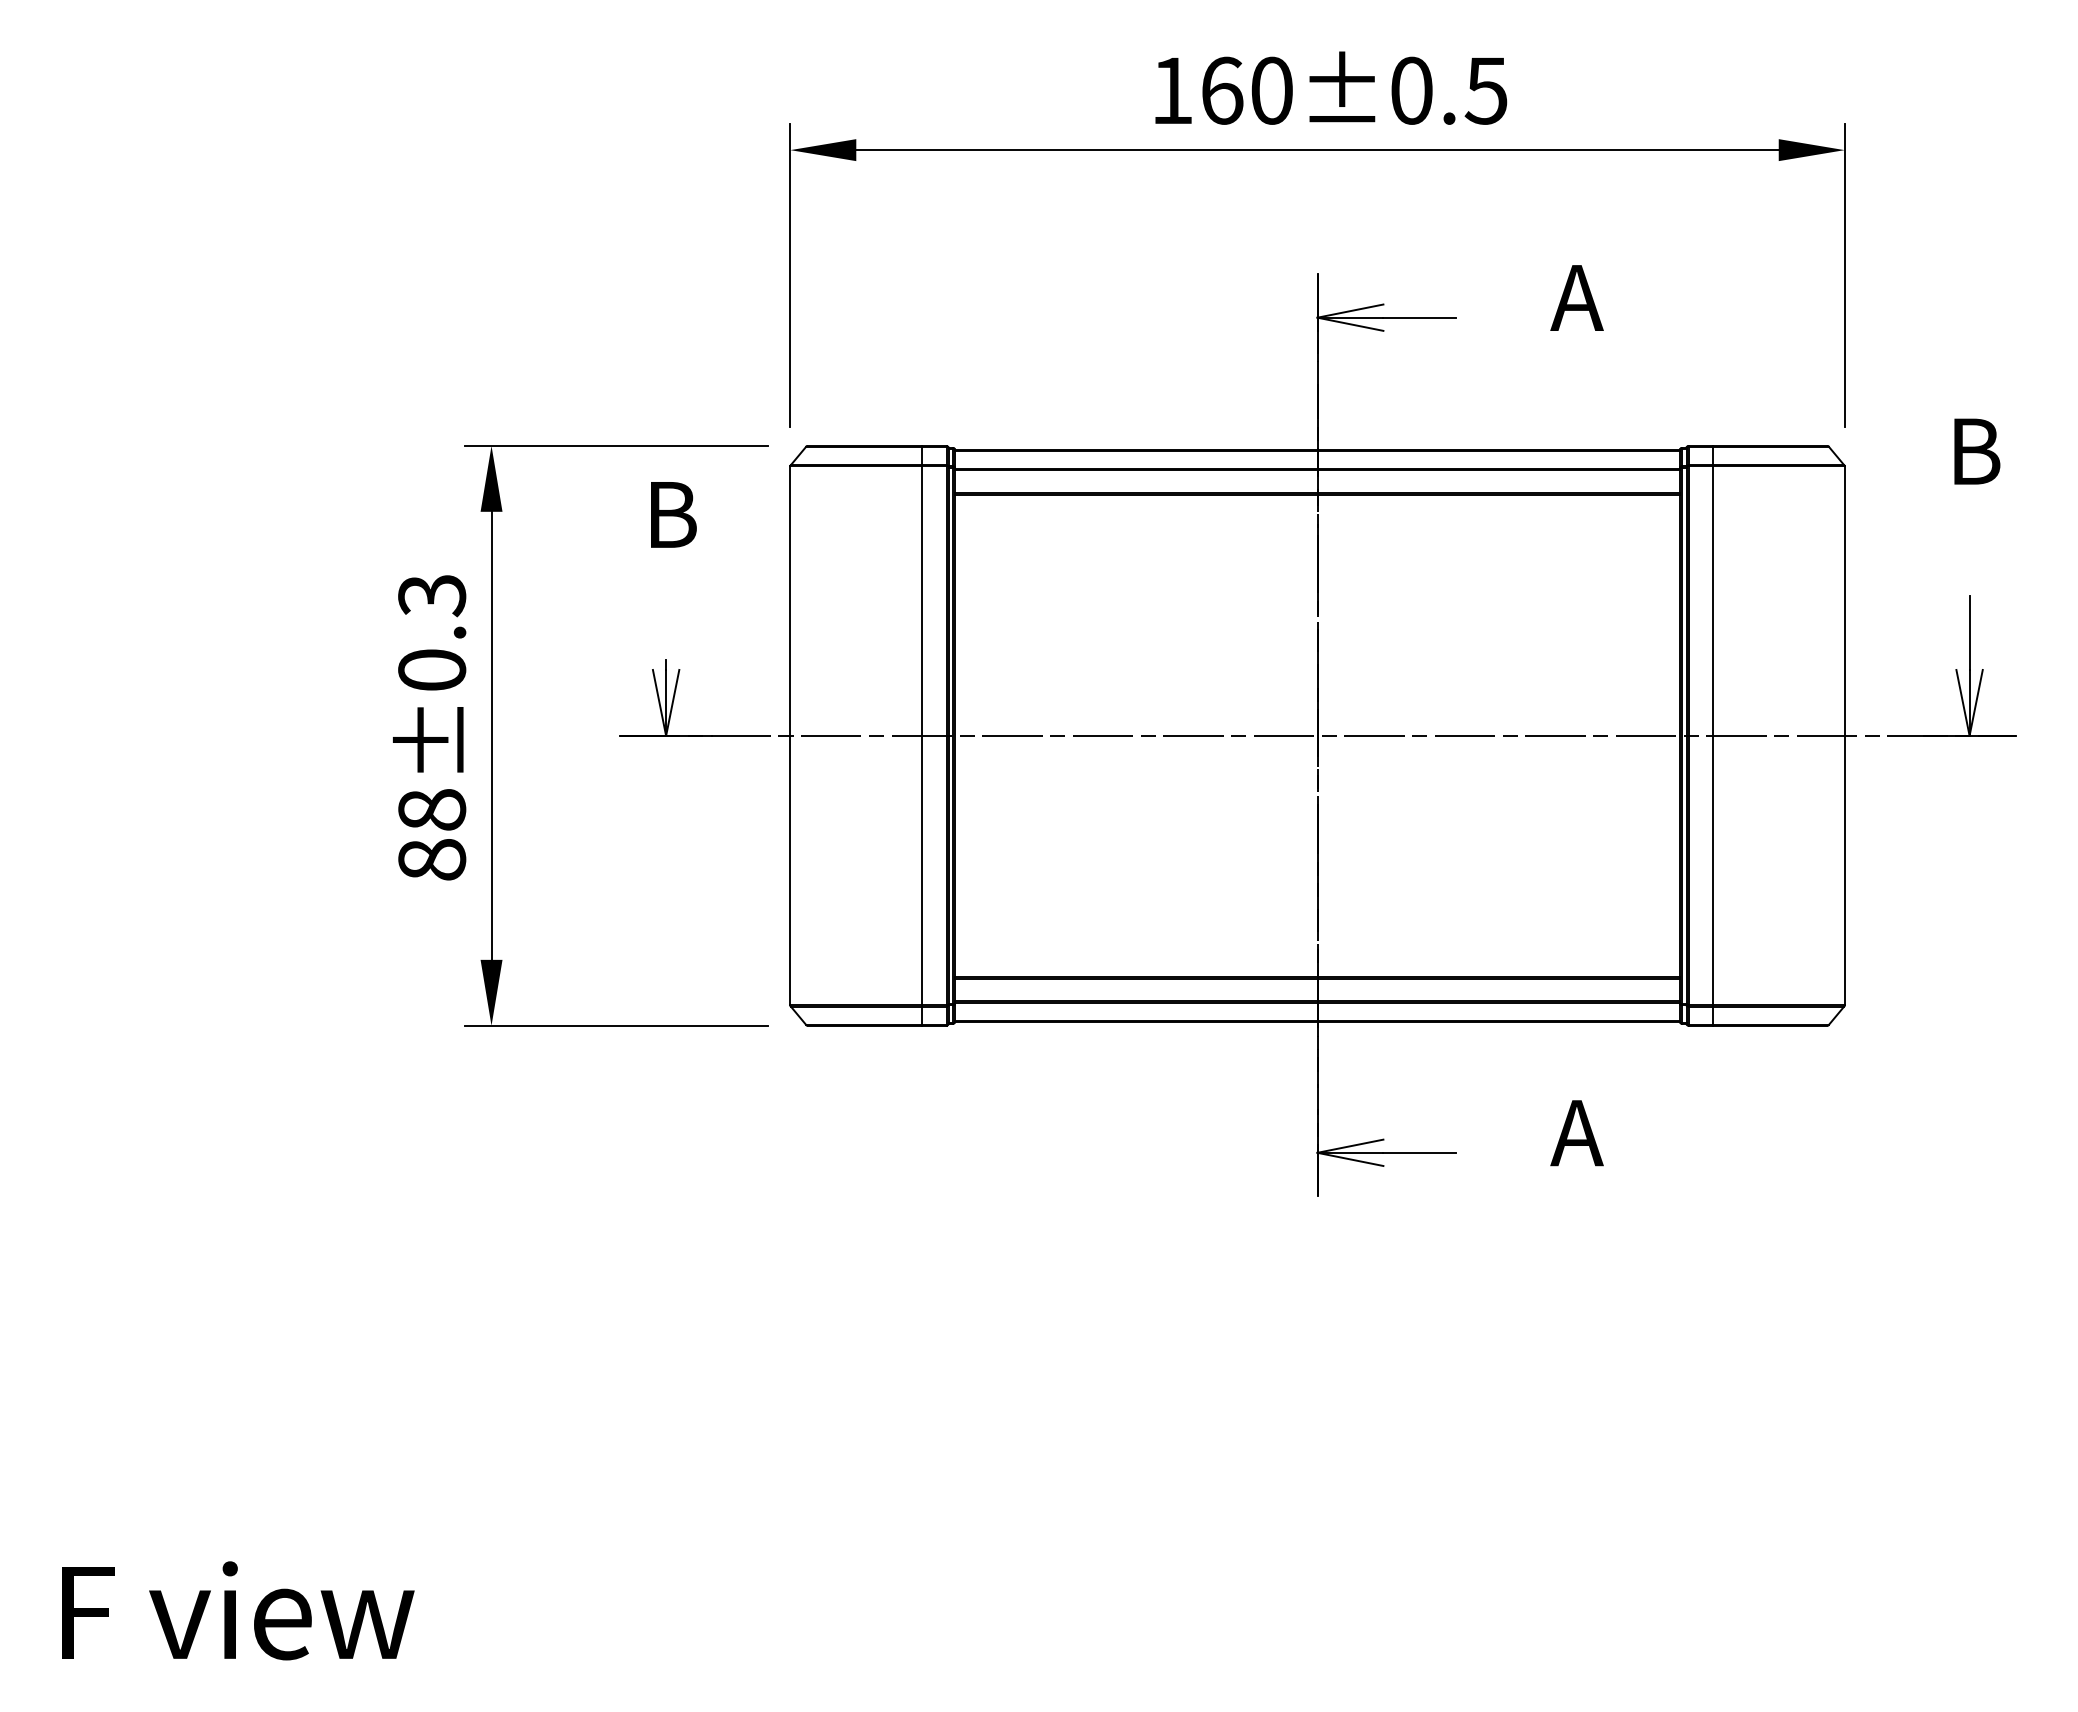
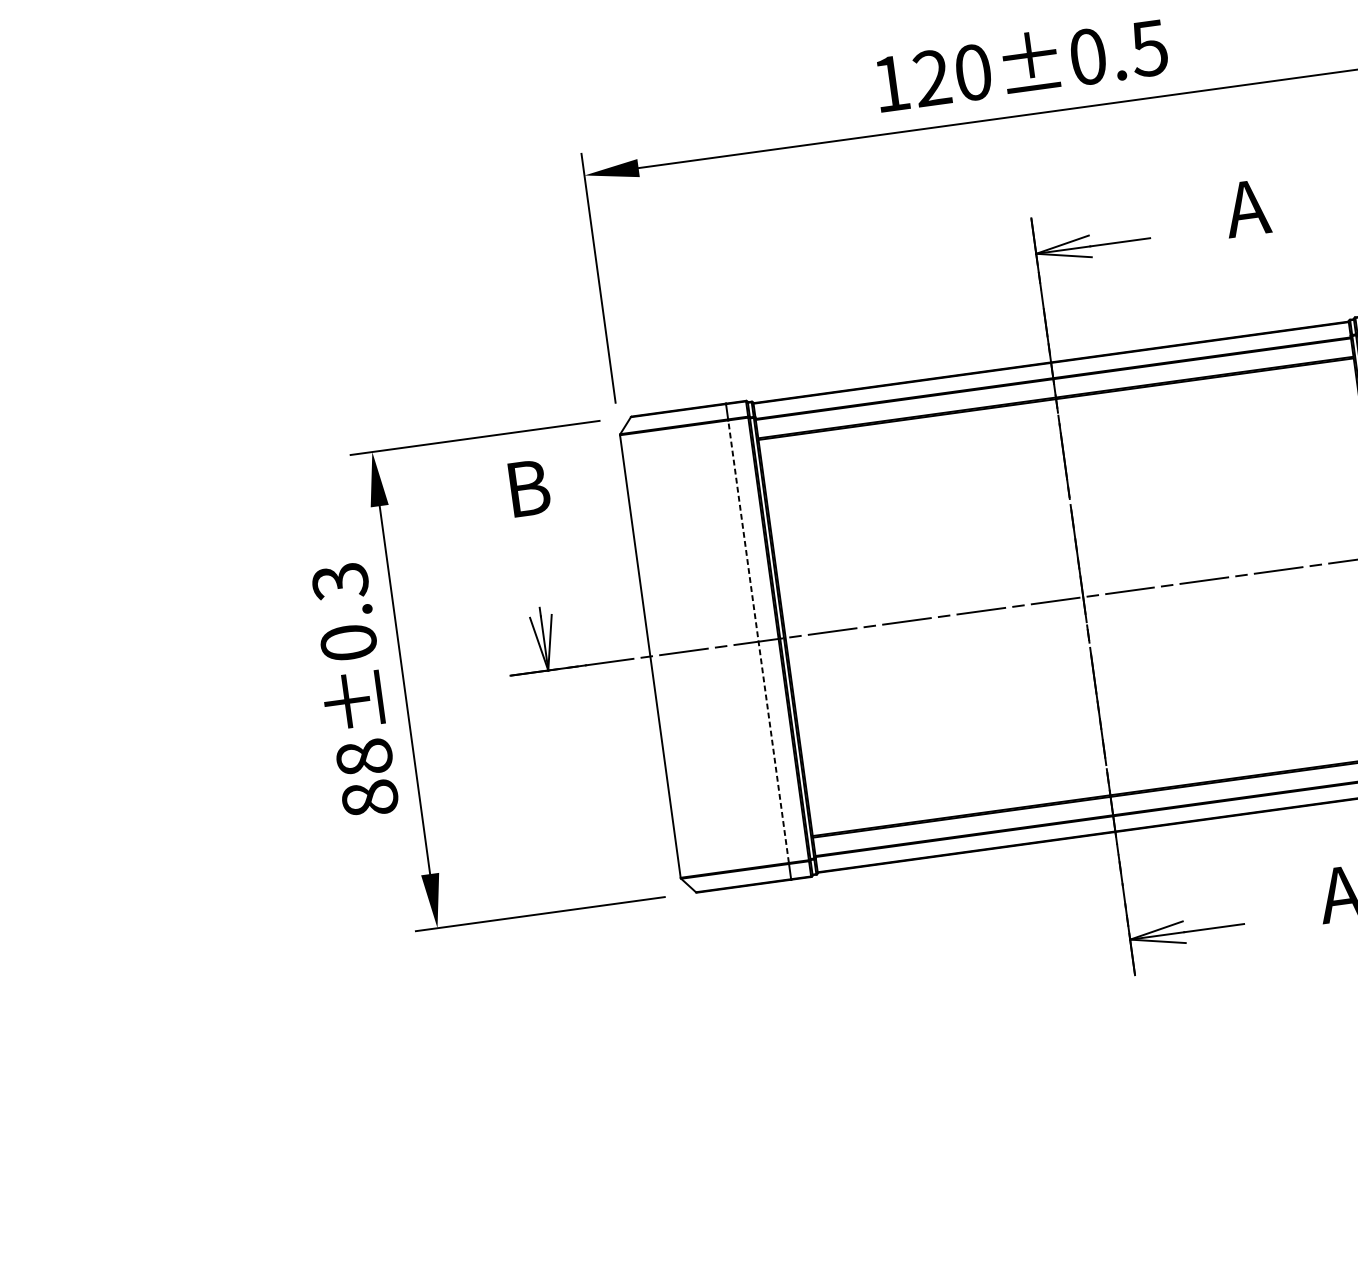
text: (1222, 90) -> (932, 77), 160±0.5 -> 120±0.5
line: (922, 735) -> (758, 641), solid -> dashed

